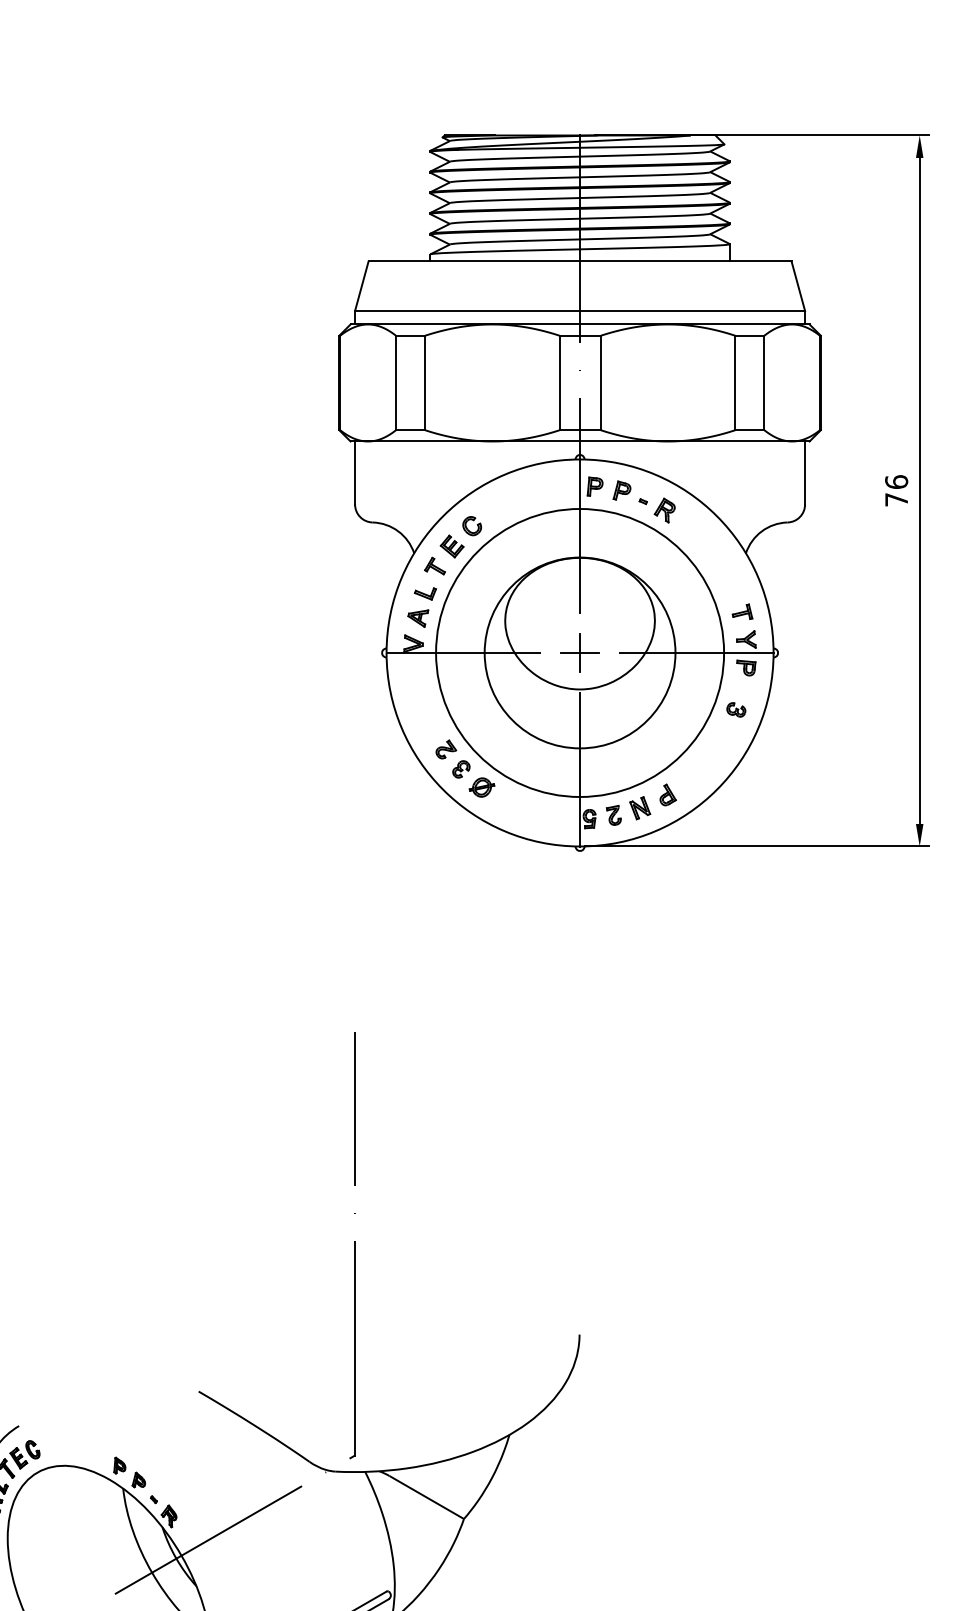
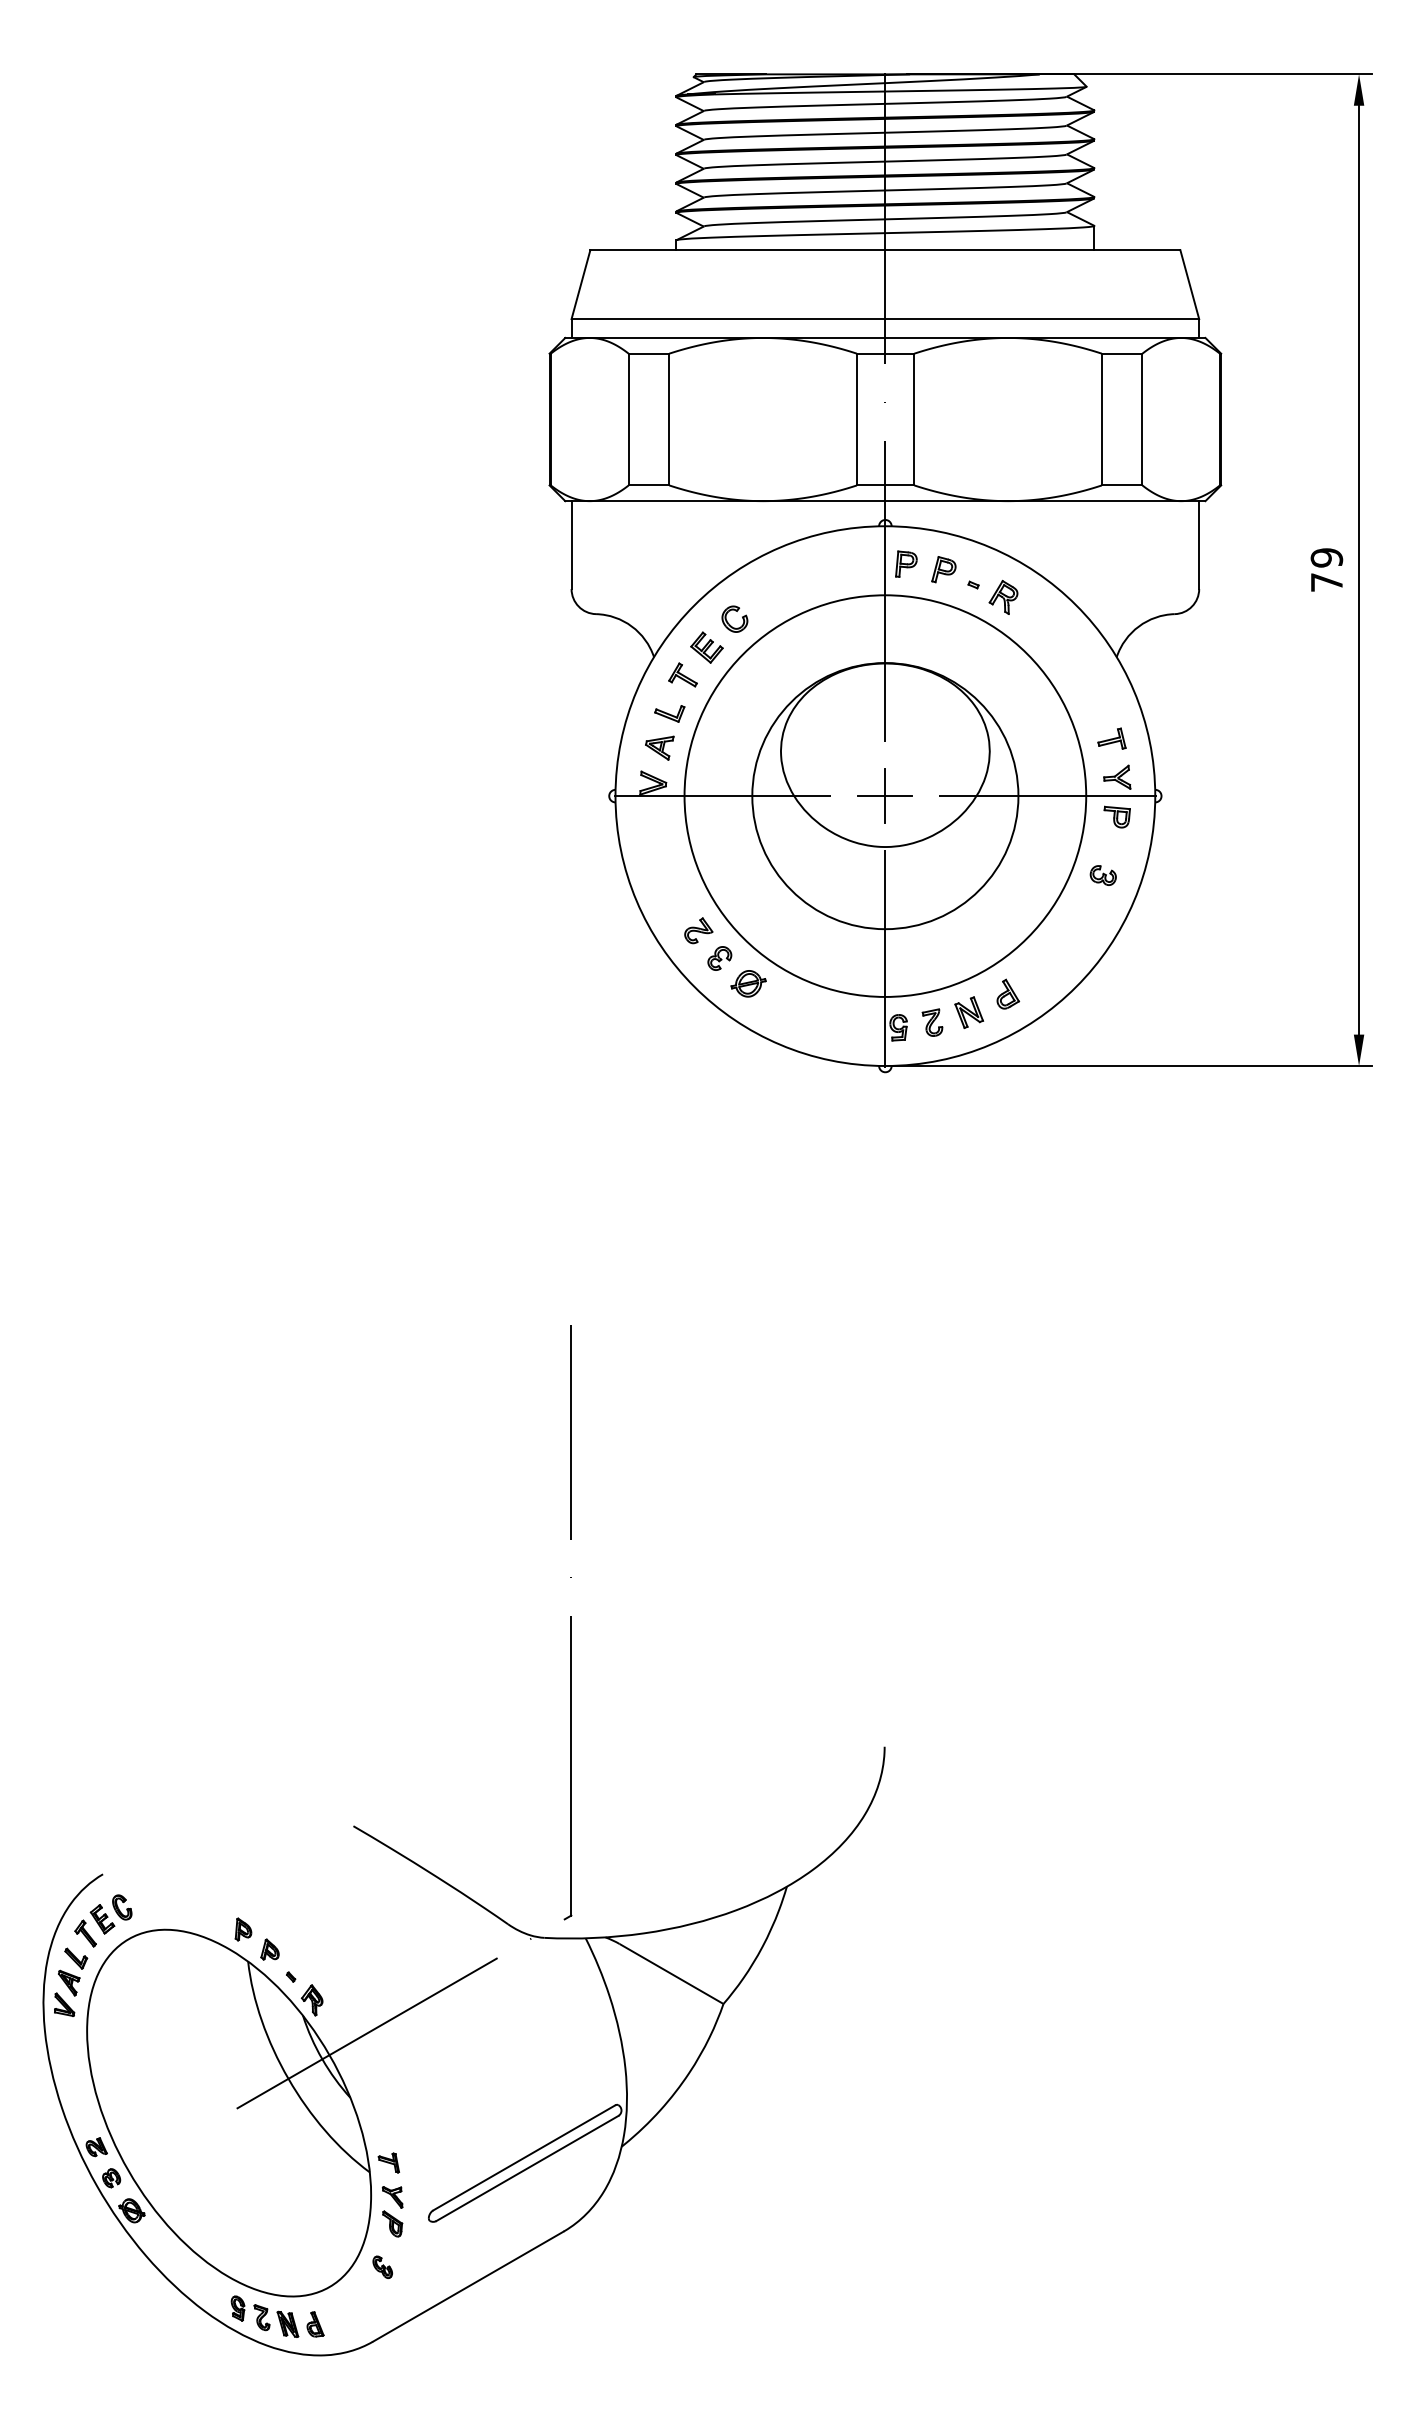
text: (896, 481) -> (1326, 557), 76 -> 79

